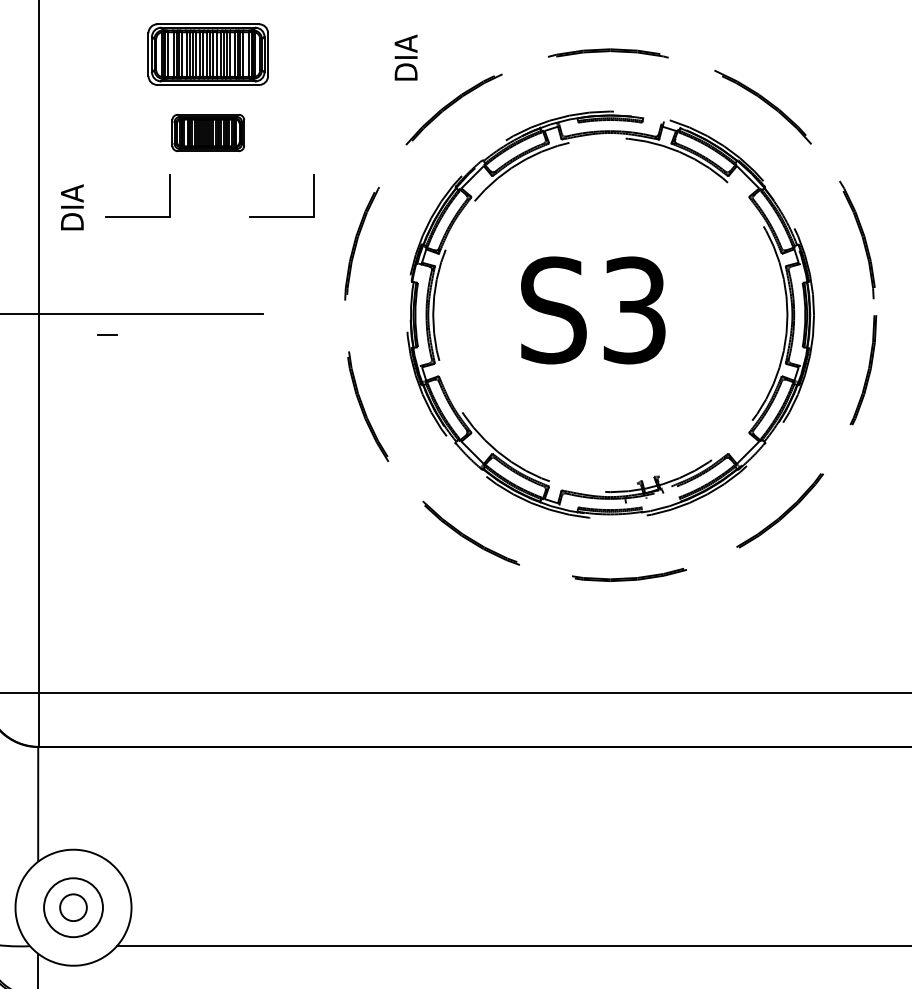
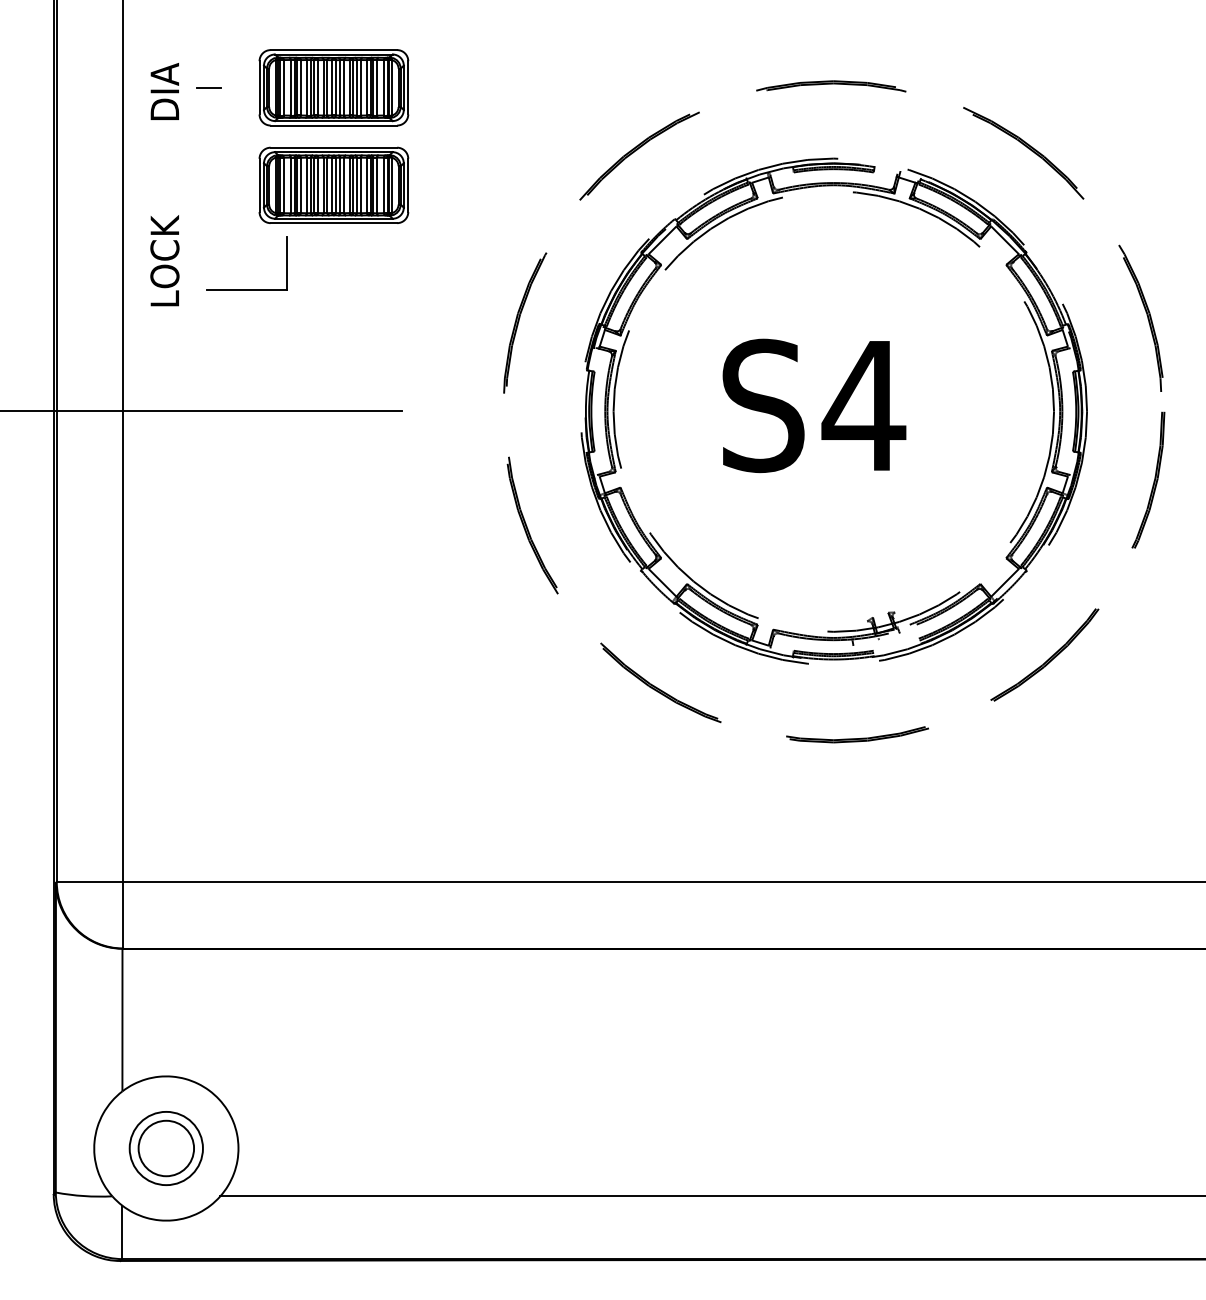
text: (405, 57) -> (164, 91), moved
part: (207, 132) -> (333, 184), size x1.67
text: (72, 191) -> (164, 258), DIA -> LOCK
part: (281, 216) -> (425, 289), removed
text: (634, 310) -> (863, 405), S3 -> S4
line: (107, 334) -> (208, 87), moved
circle: (73, 907) -> (166, 1148), size x1.67

